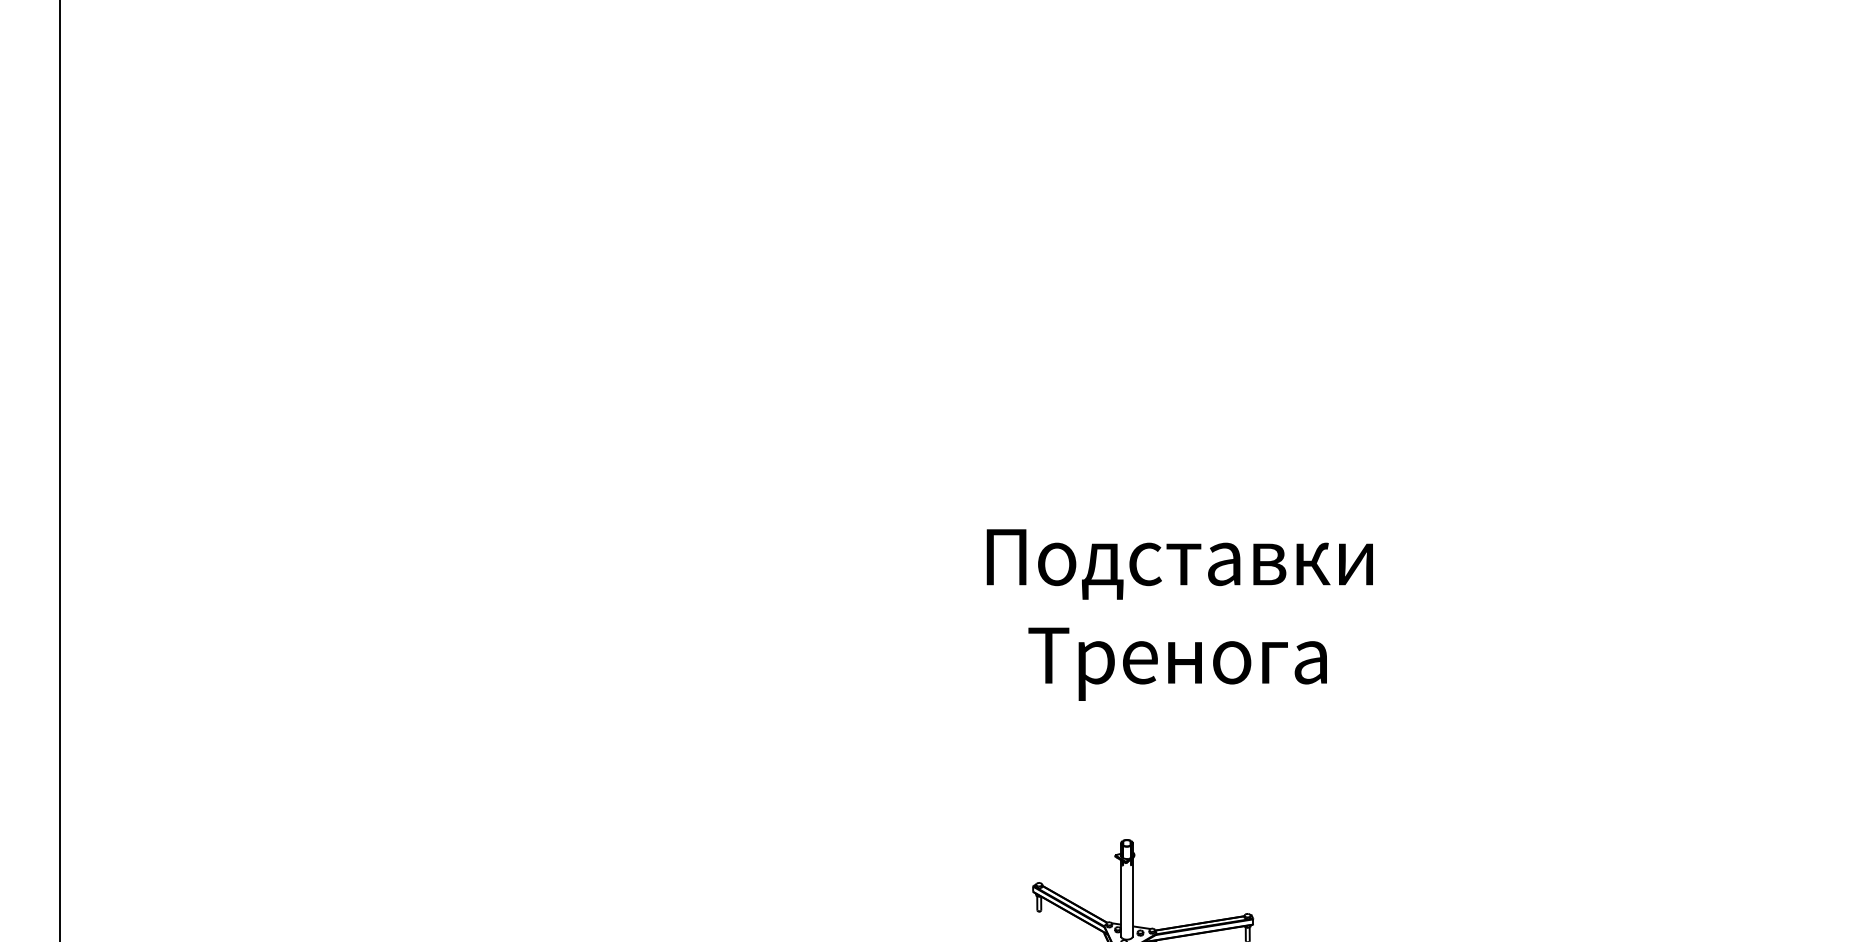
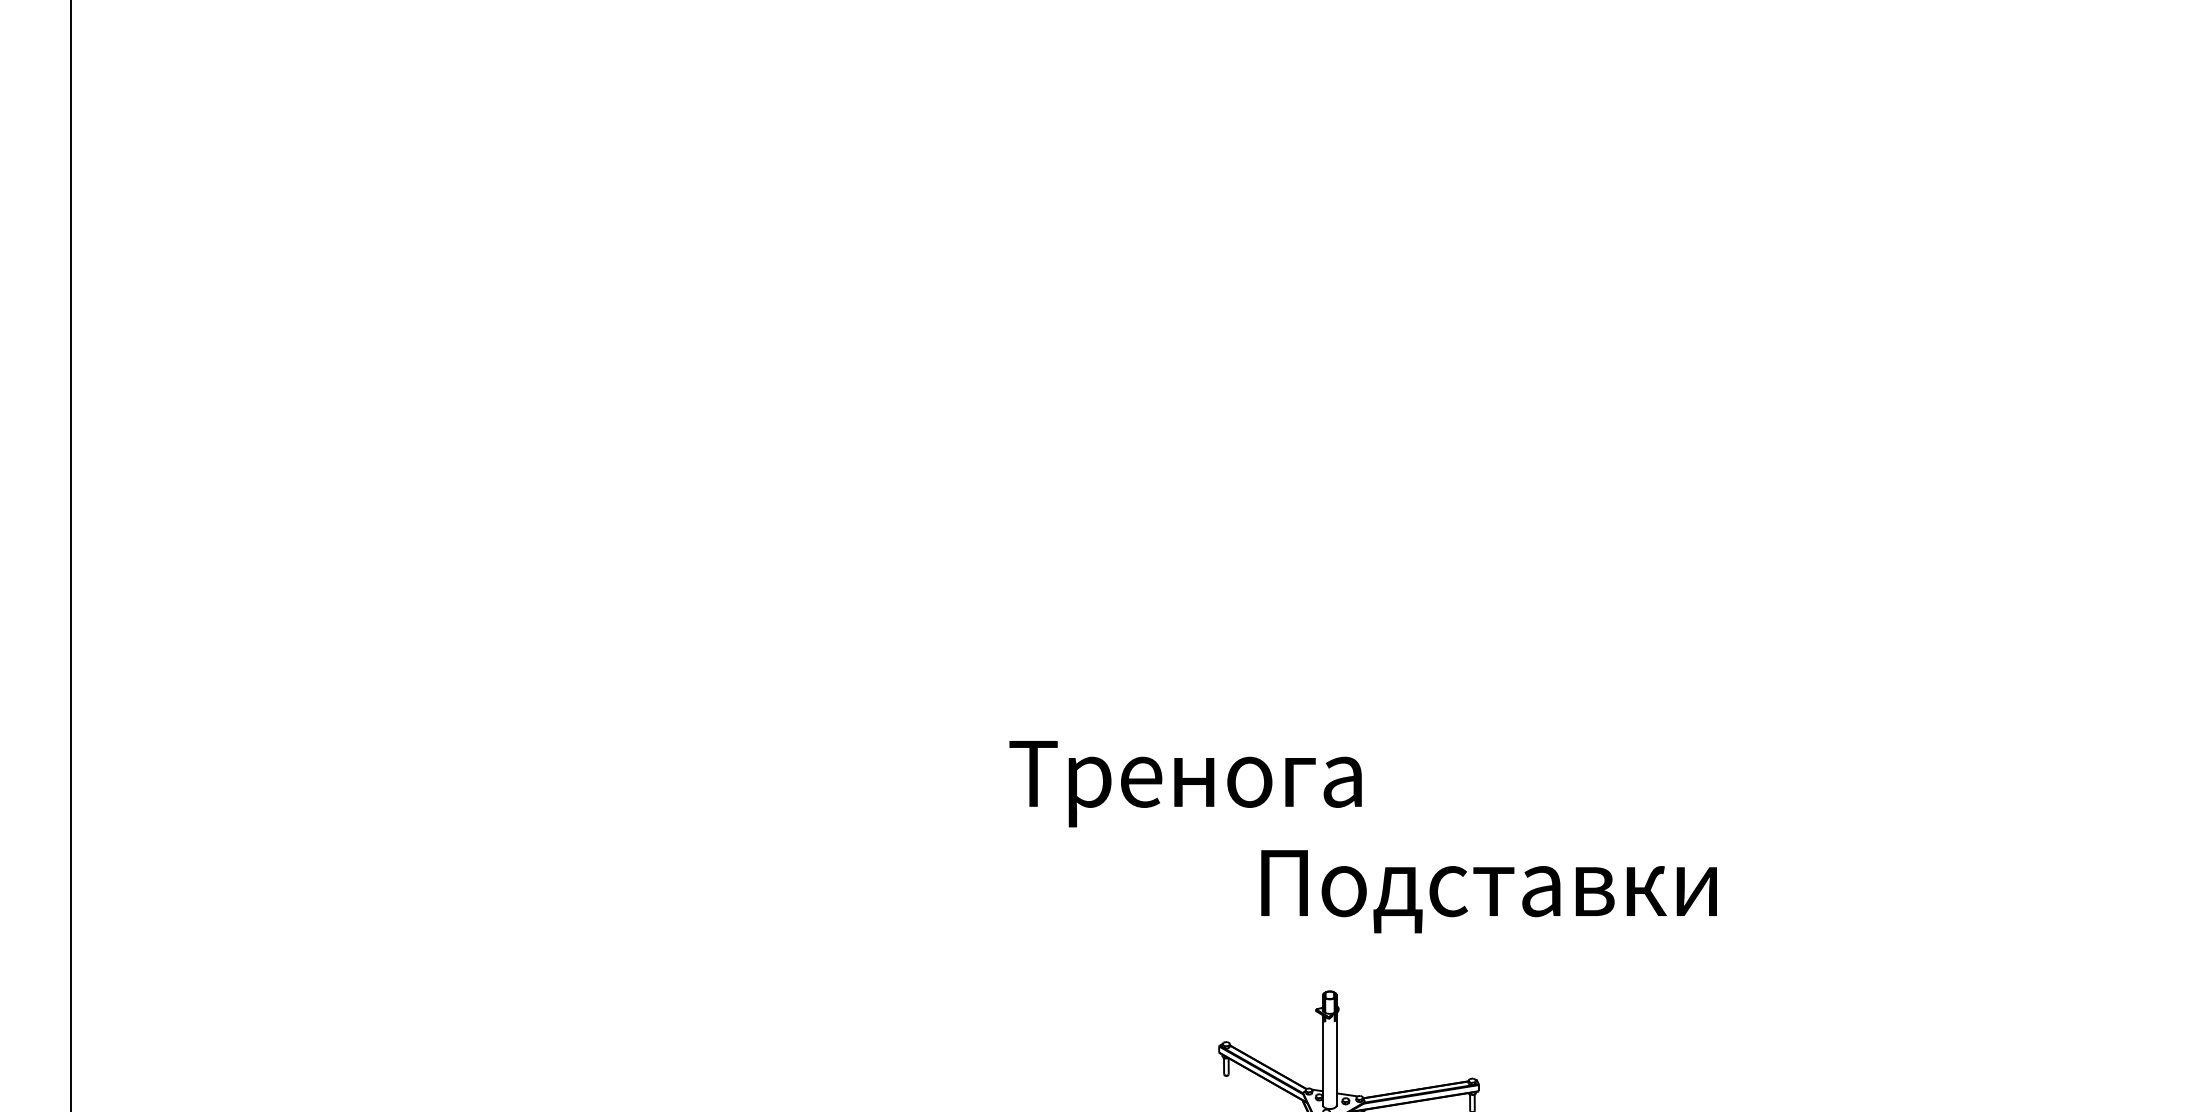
text: (1179, 564) -> (1488, 891), moved
text: (1177, 663) -> (1185, 783), moved

